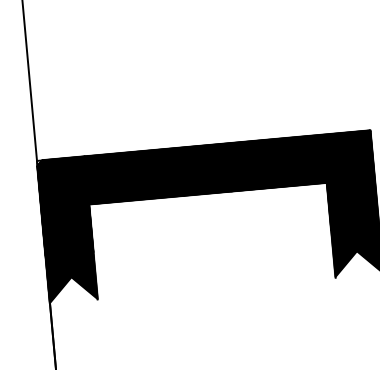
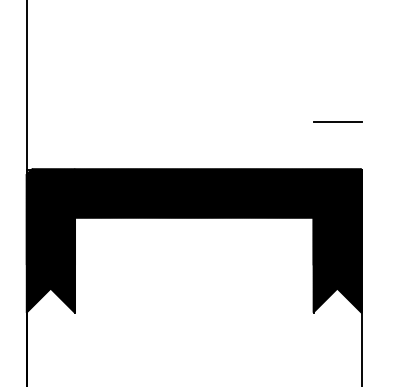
line: (341, 84) -> (337, 121), added

